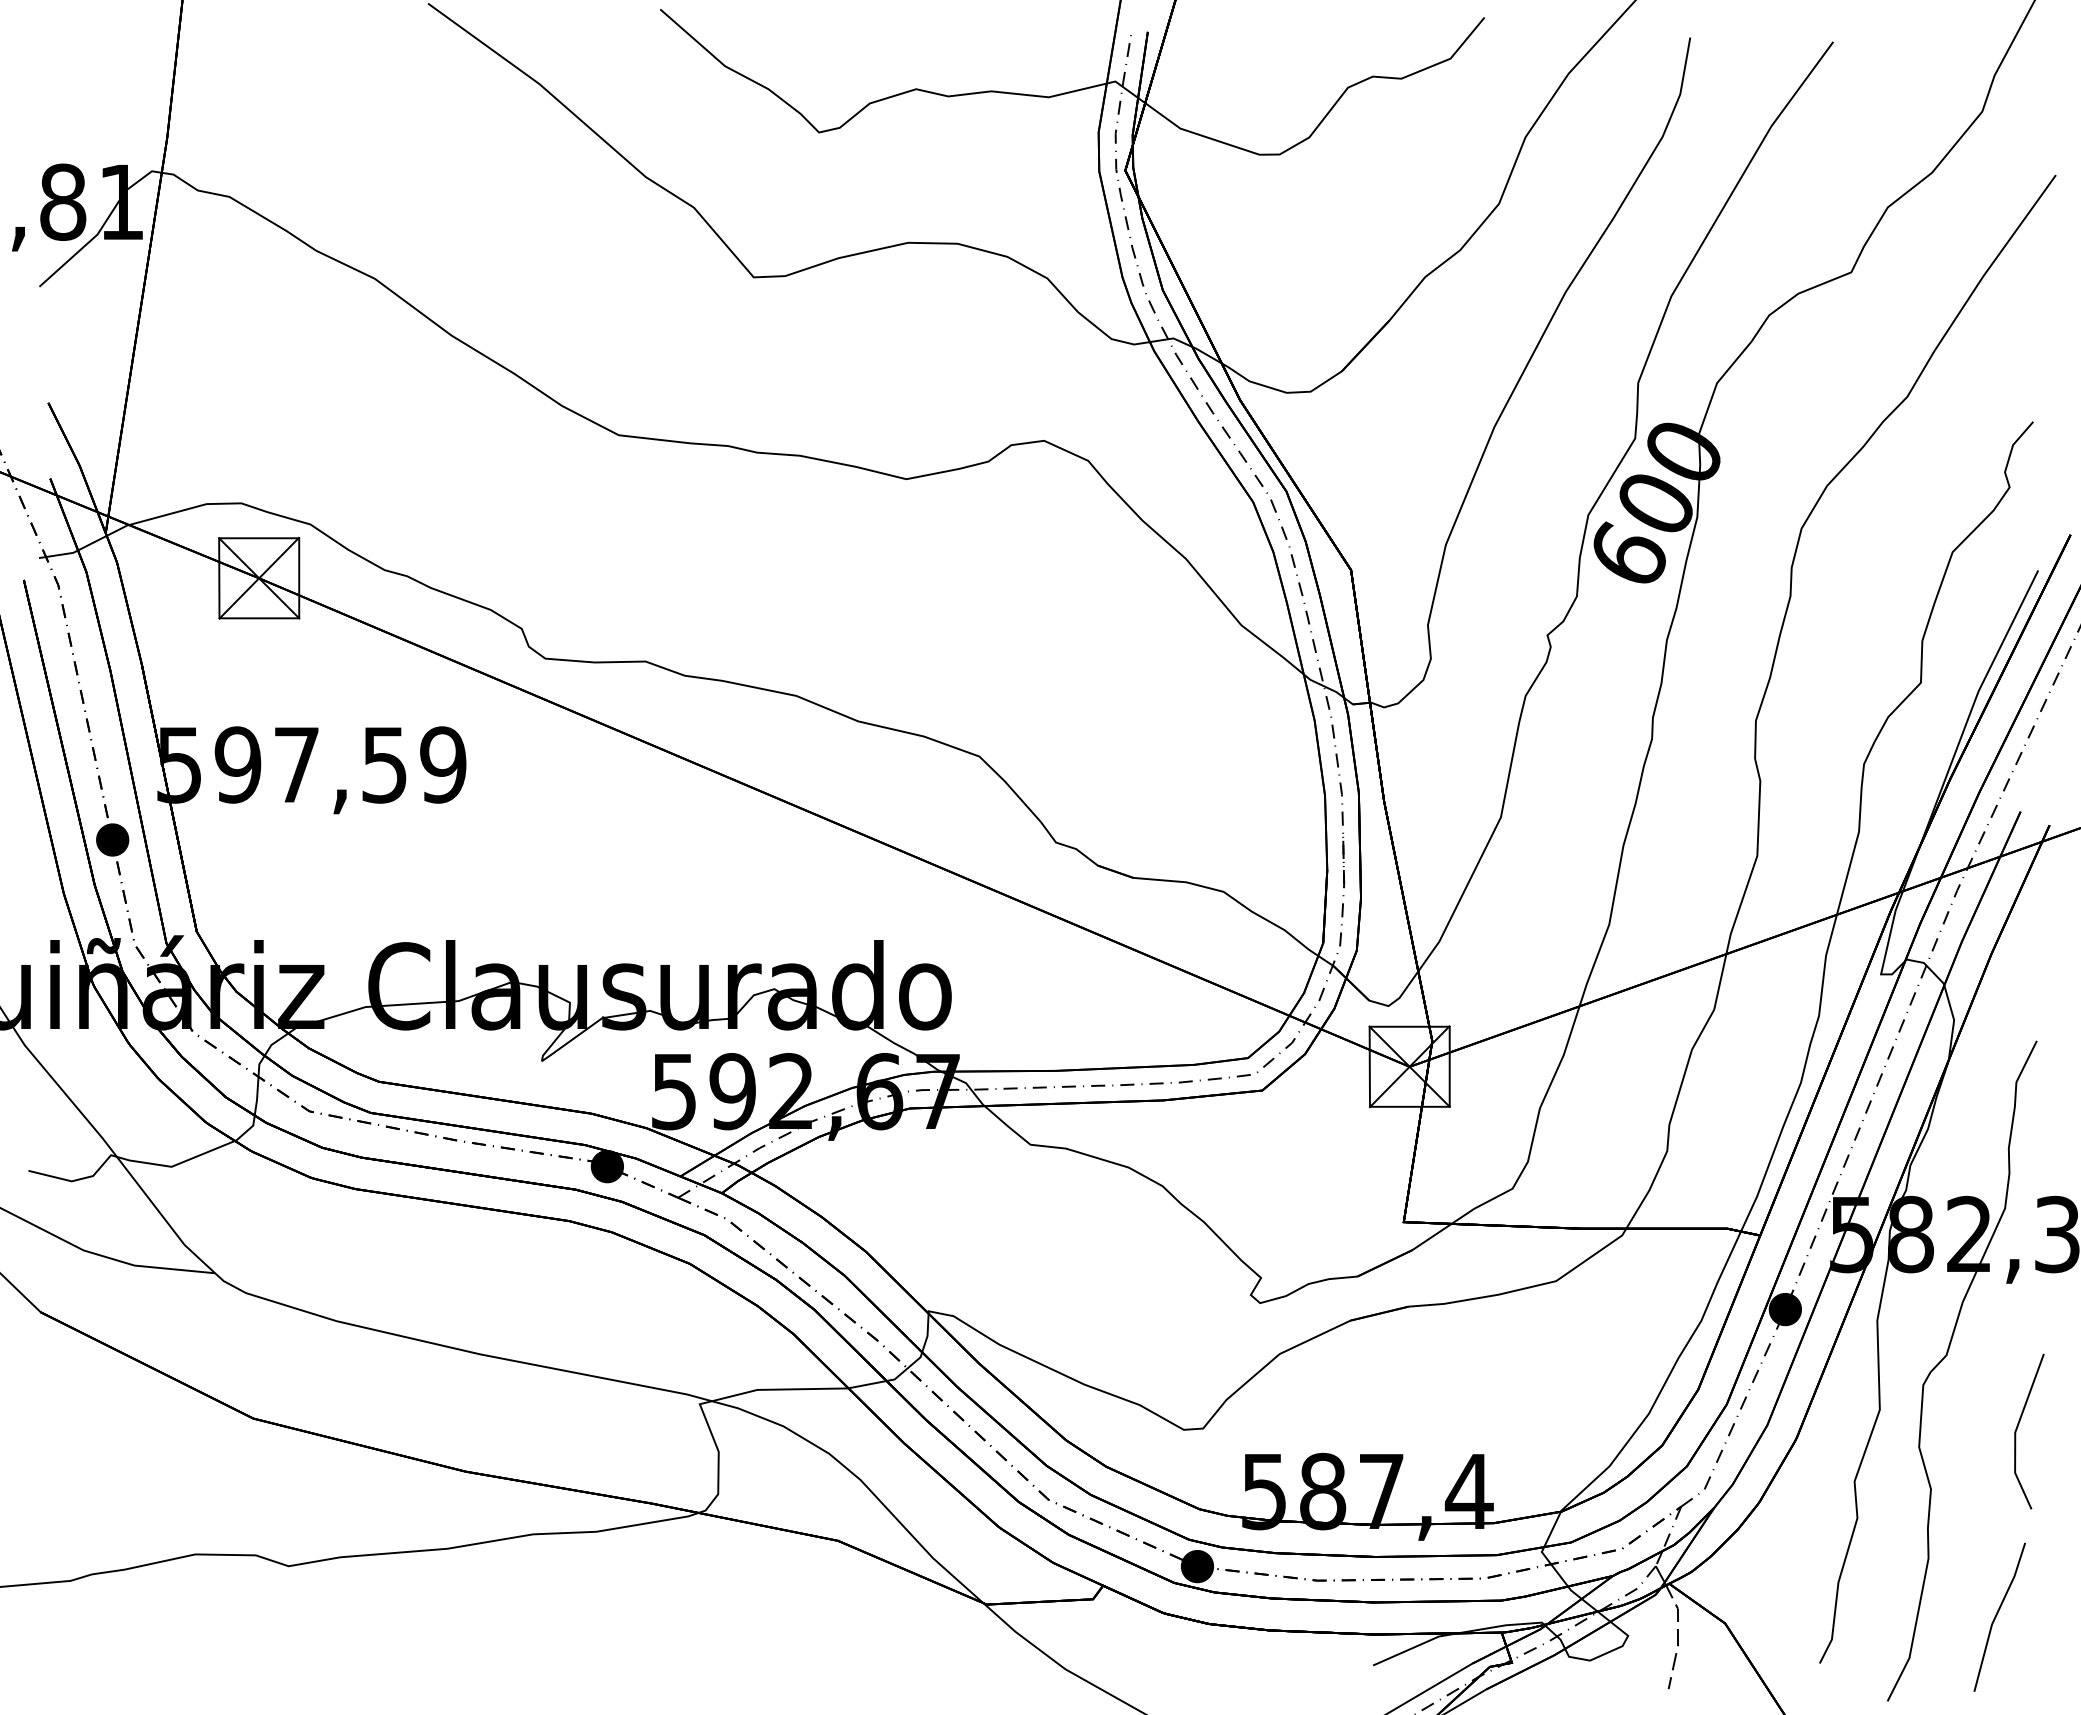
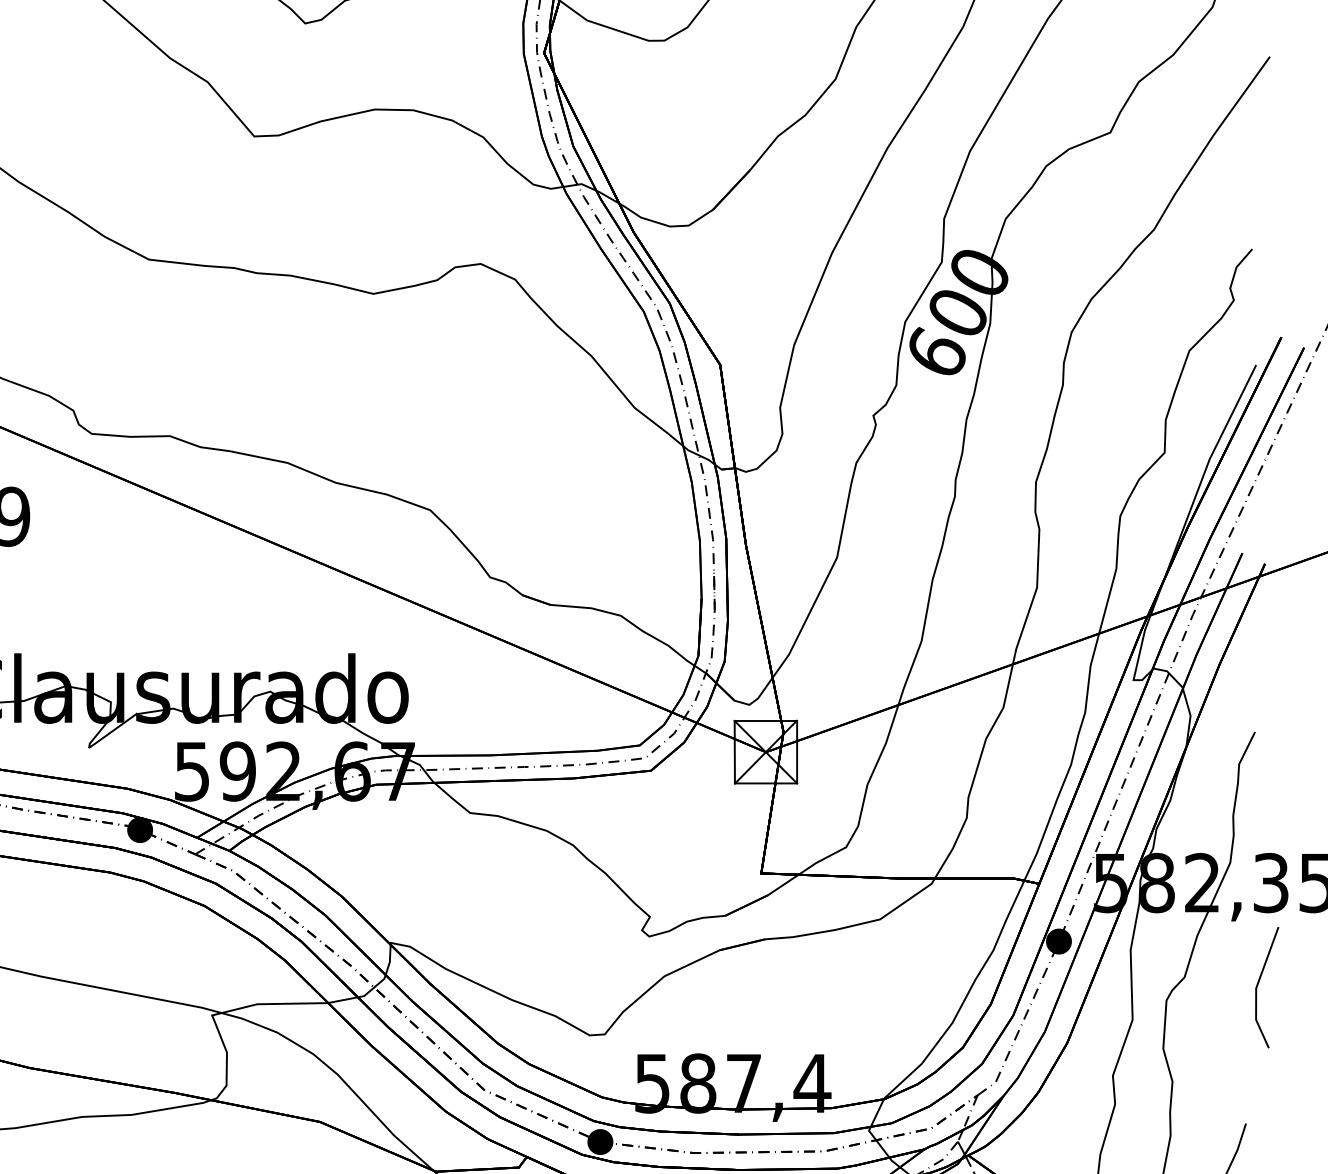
line: (2018, 1427) -> (1258, 984), moved

